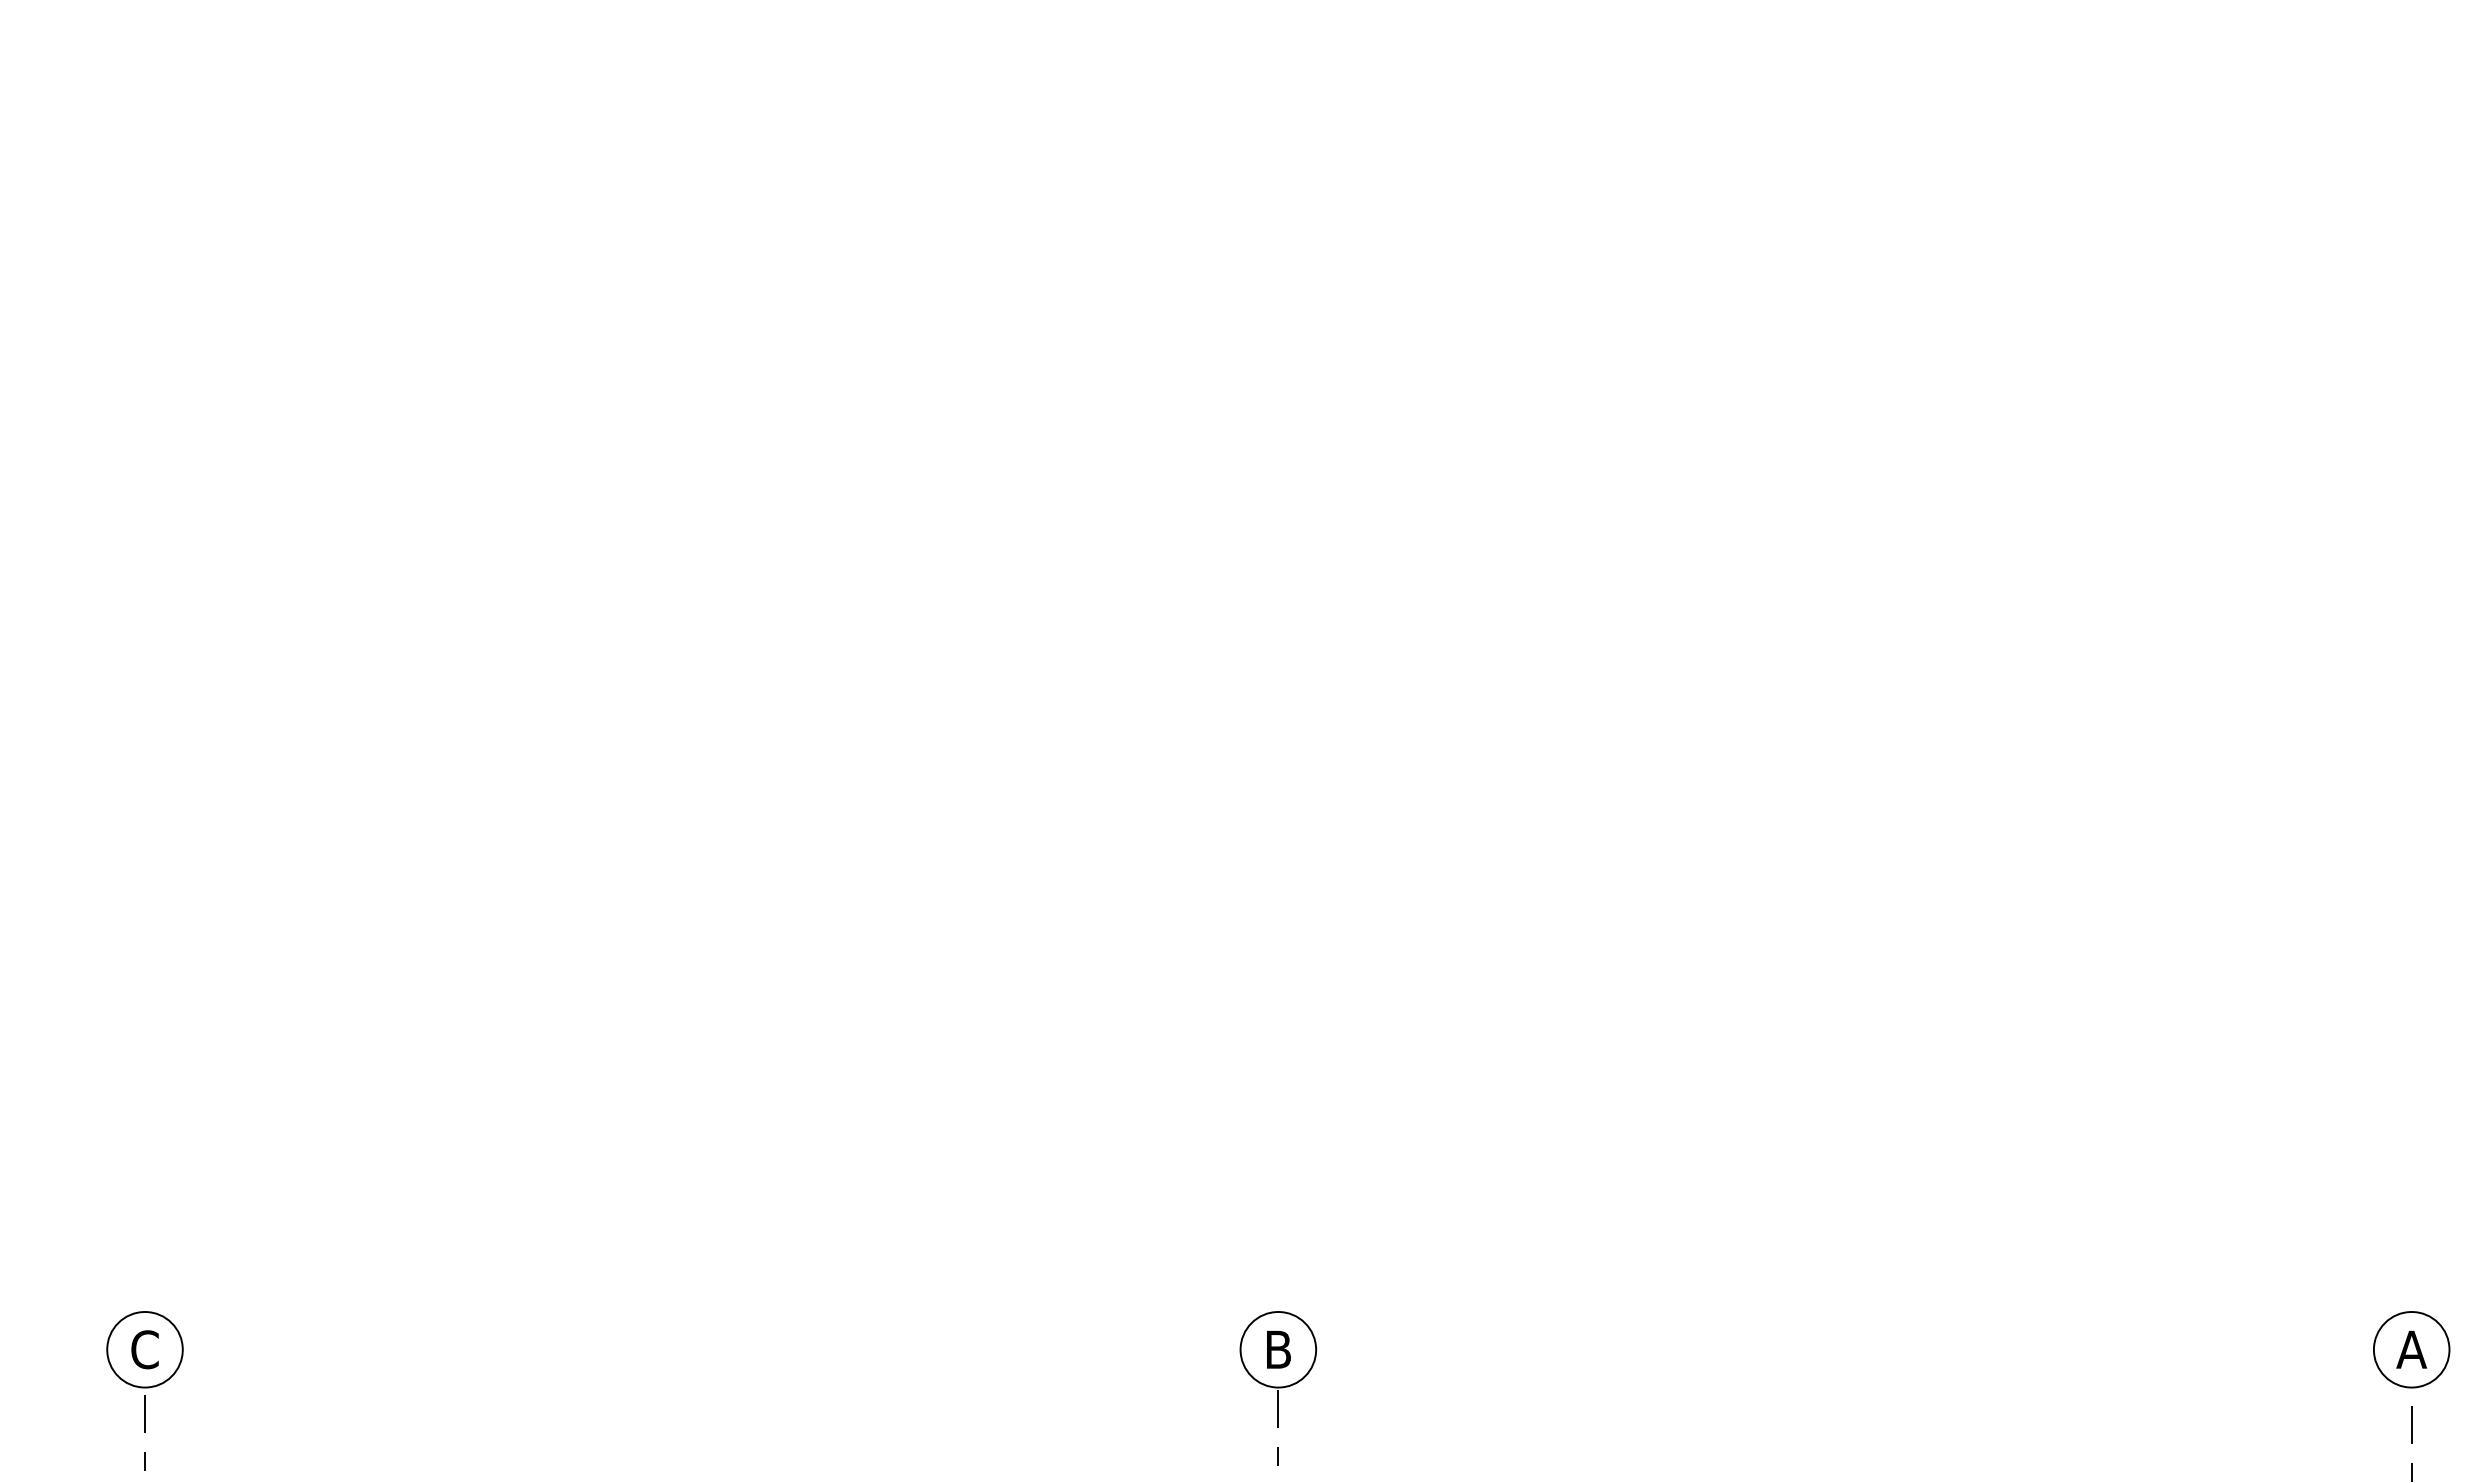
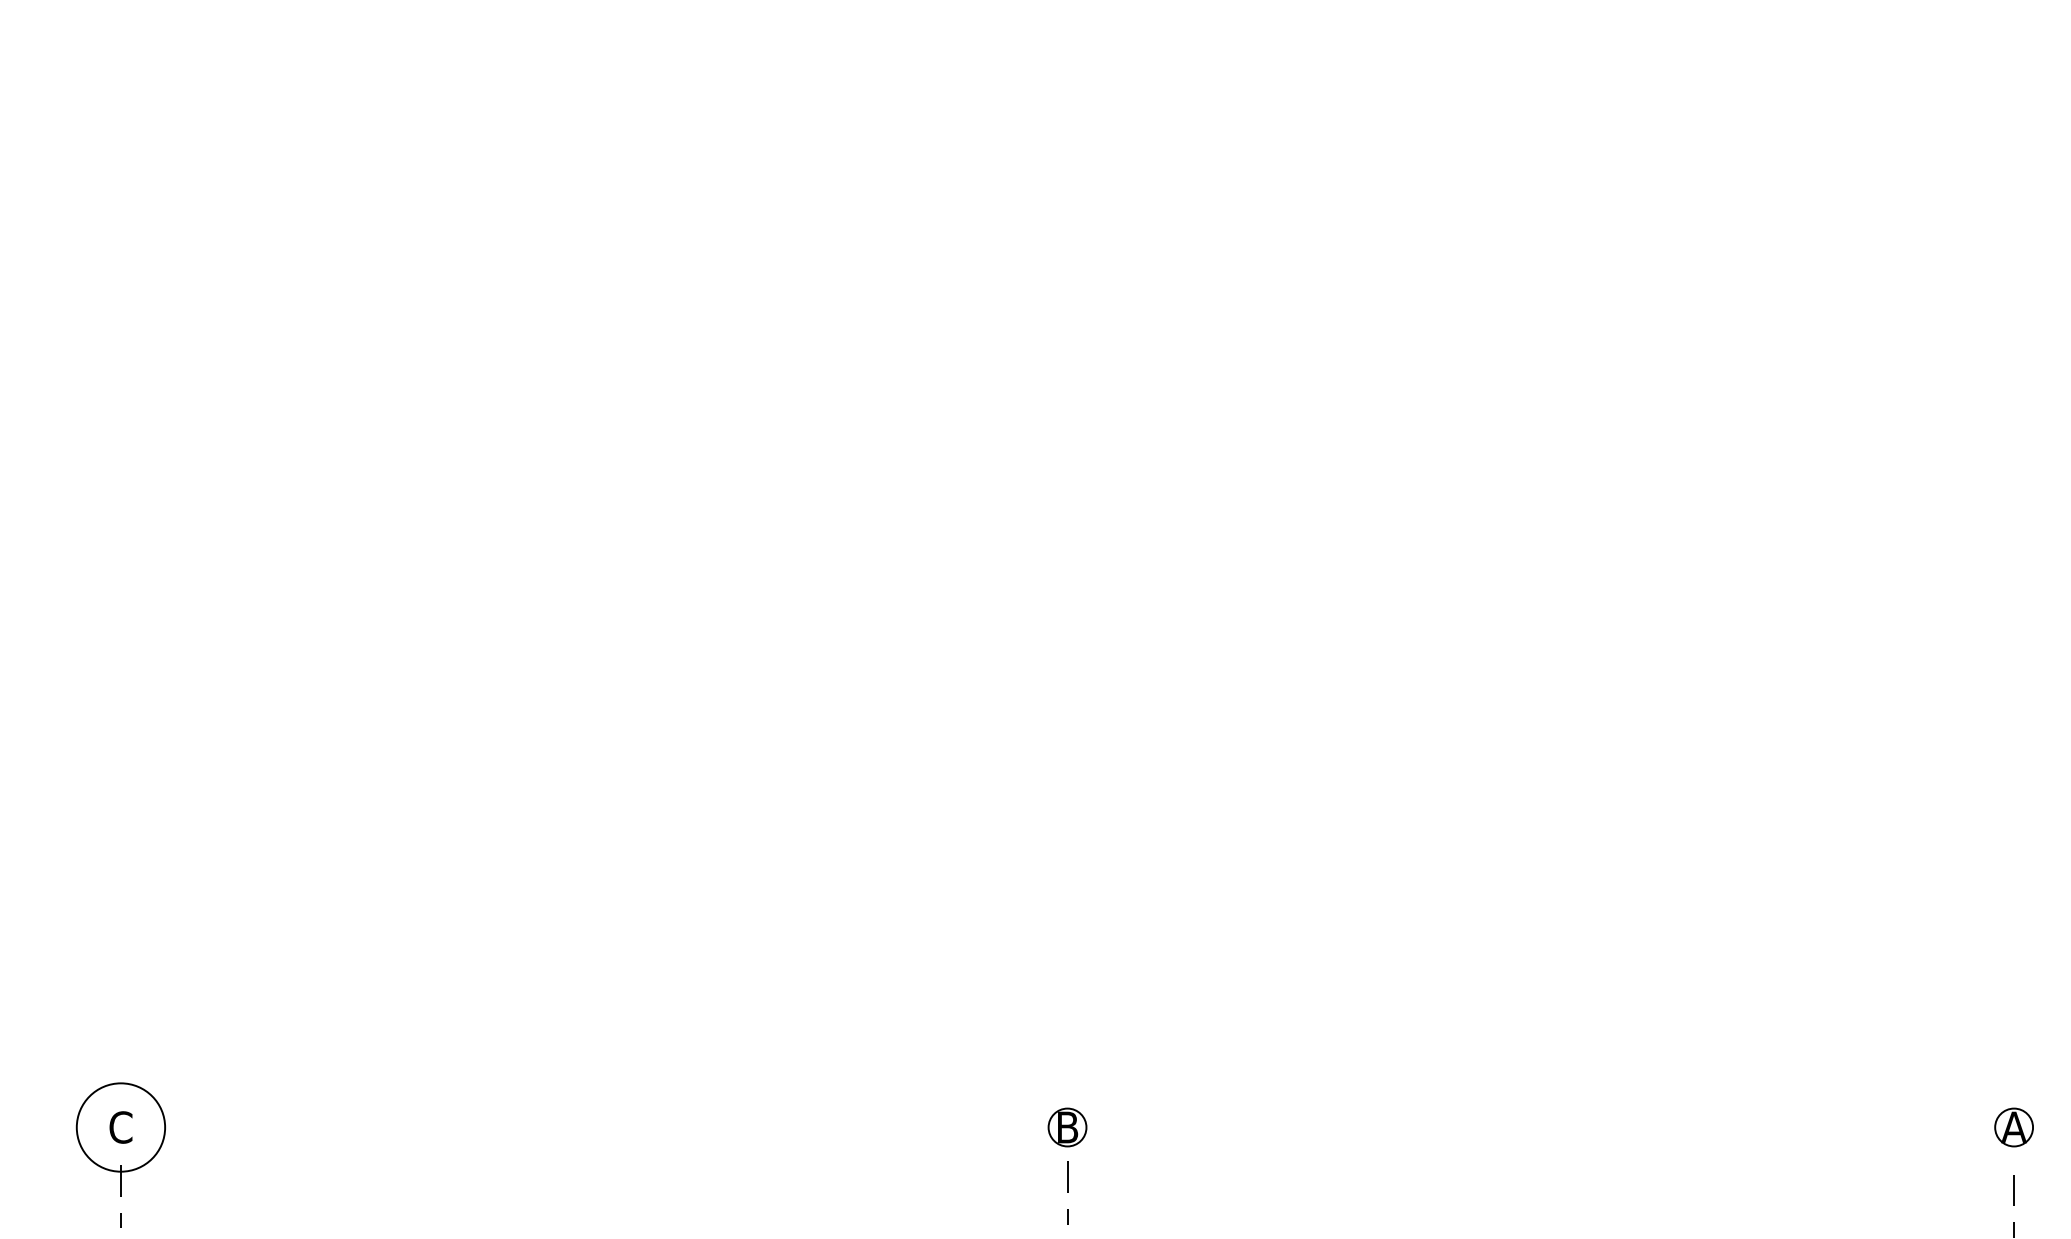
circle: (144, 1349) -> (120, 1127), size x1.4
circle: (1278, 1349) -> (1067, 1127), size x0.6
circle: (2411, 1349) -> (2013, 1127), size x0.6

